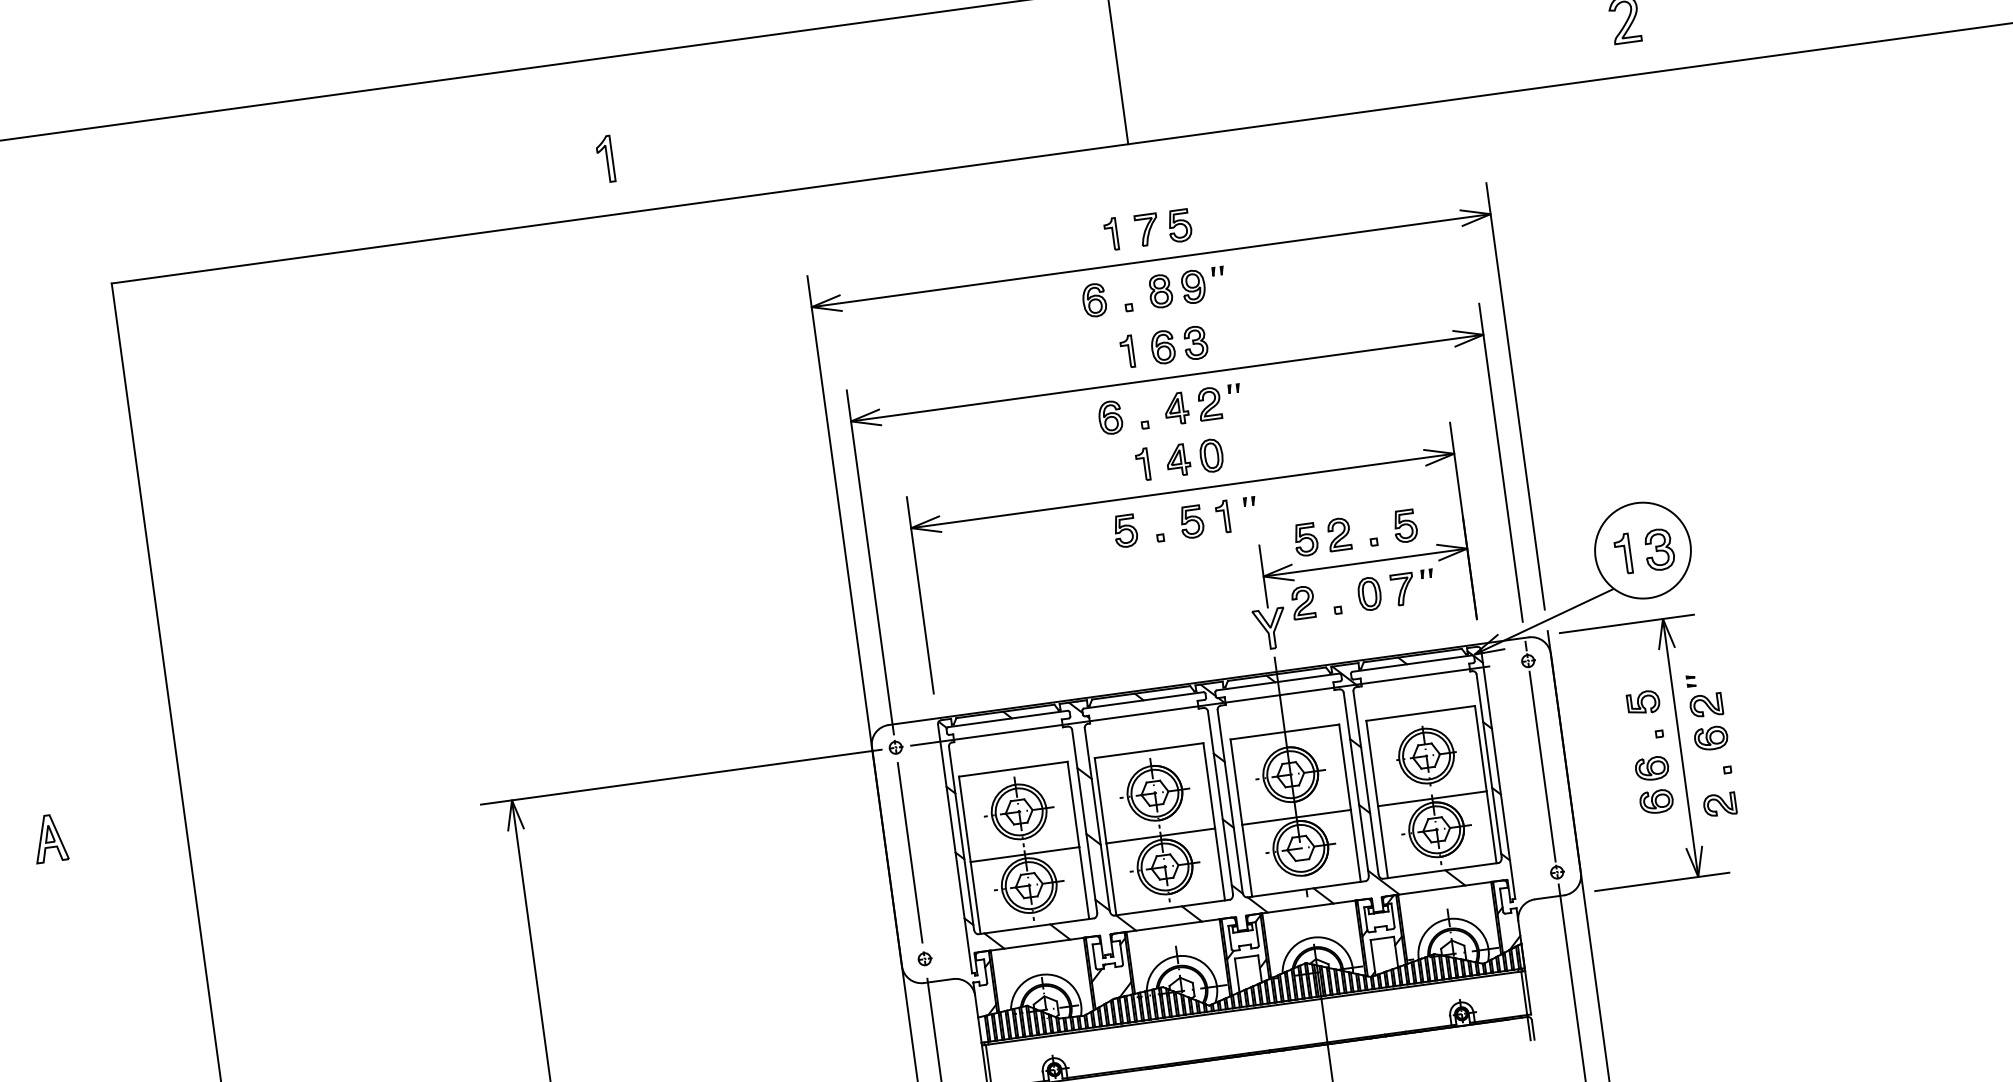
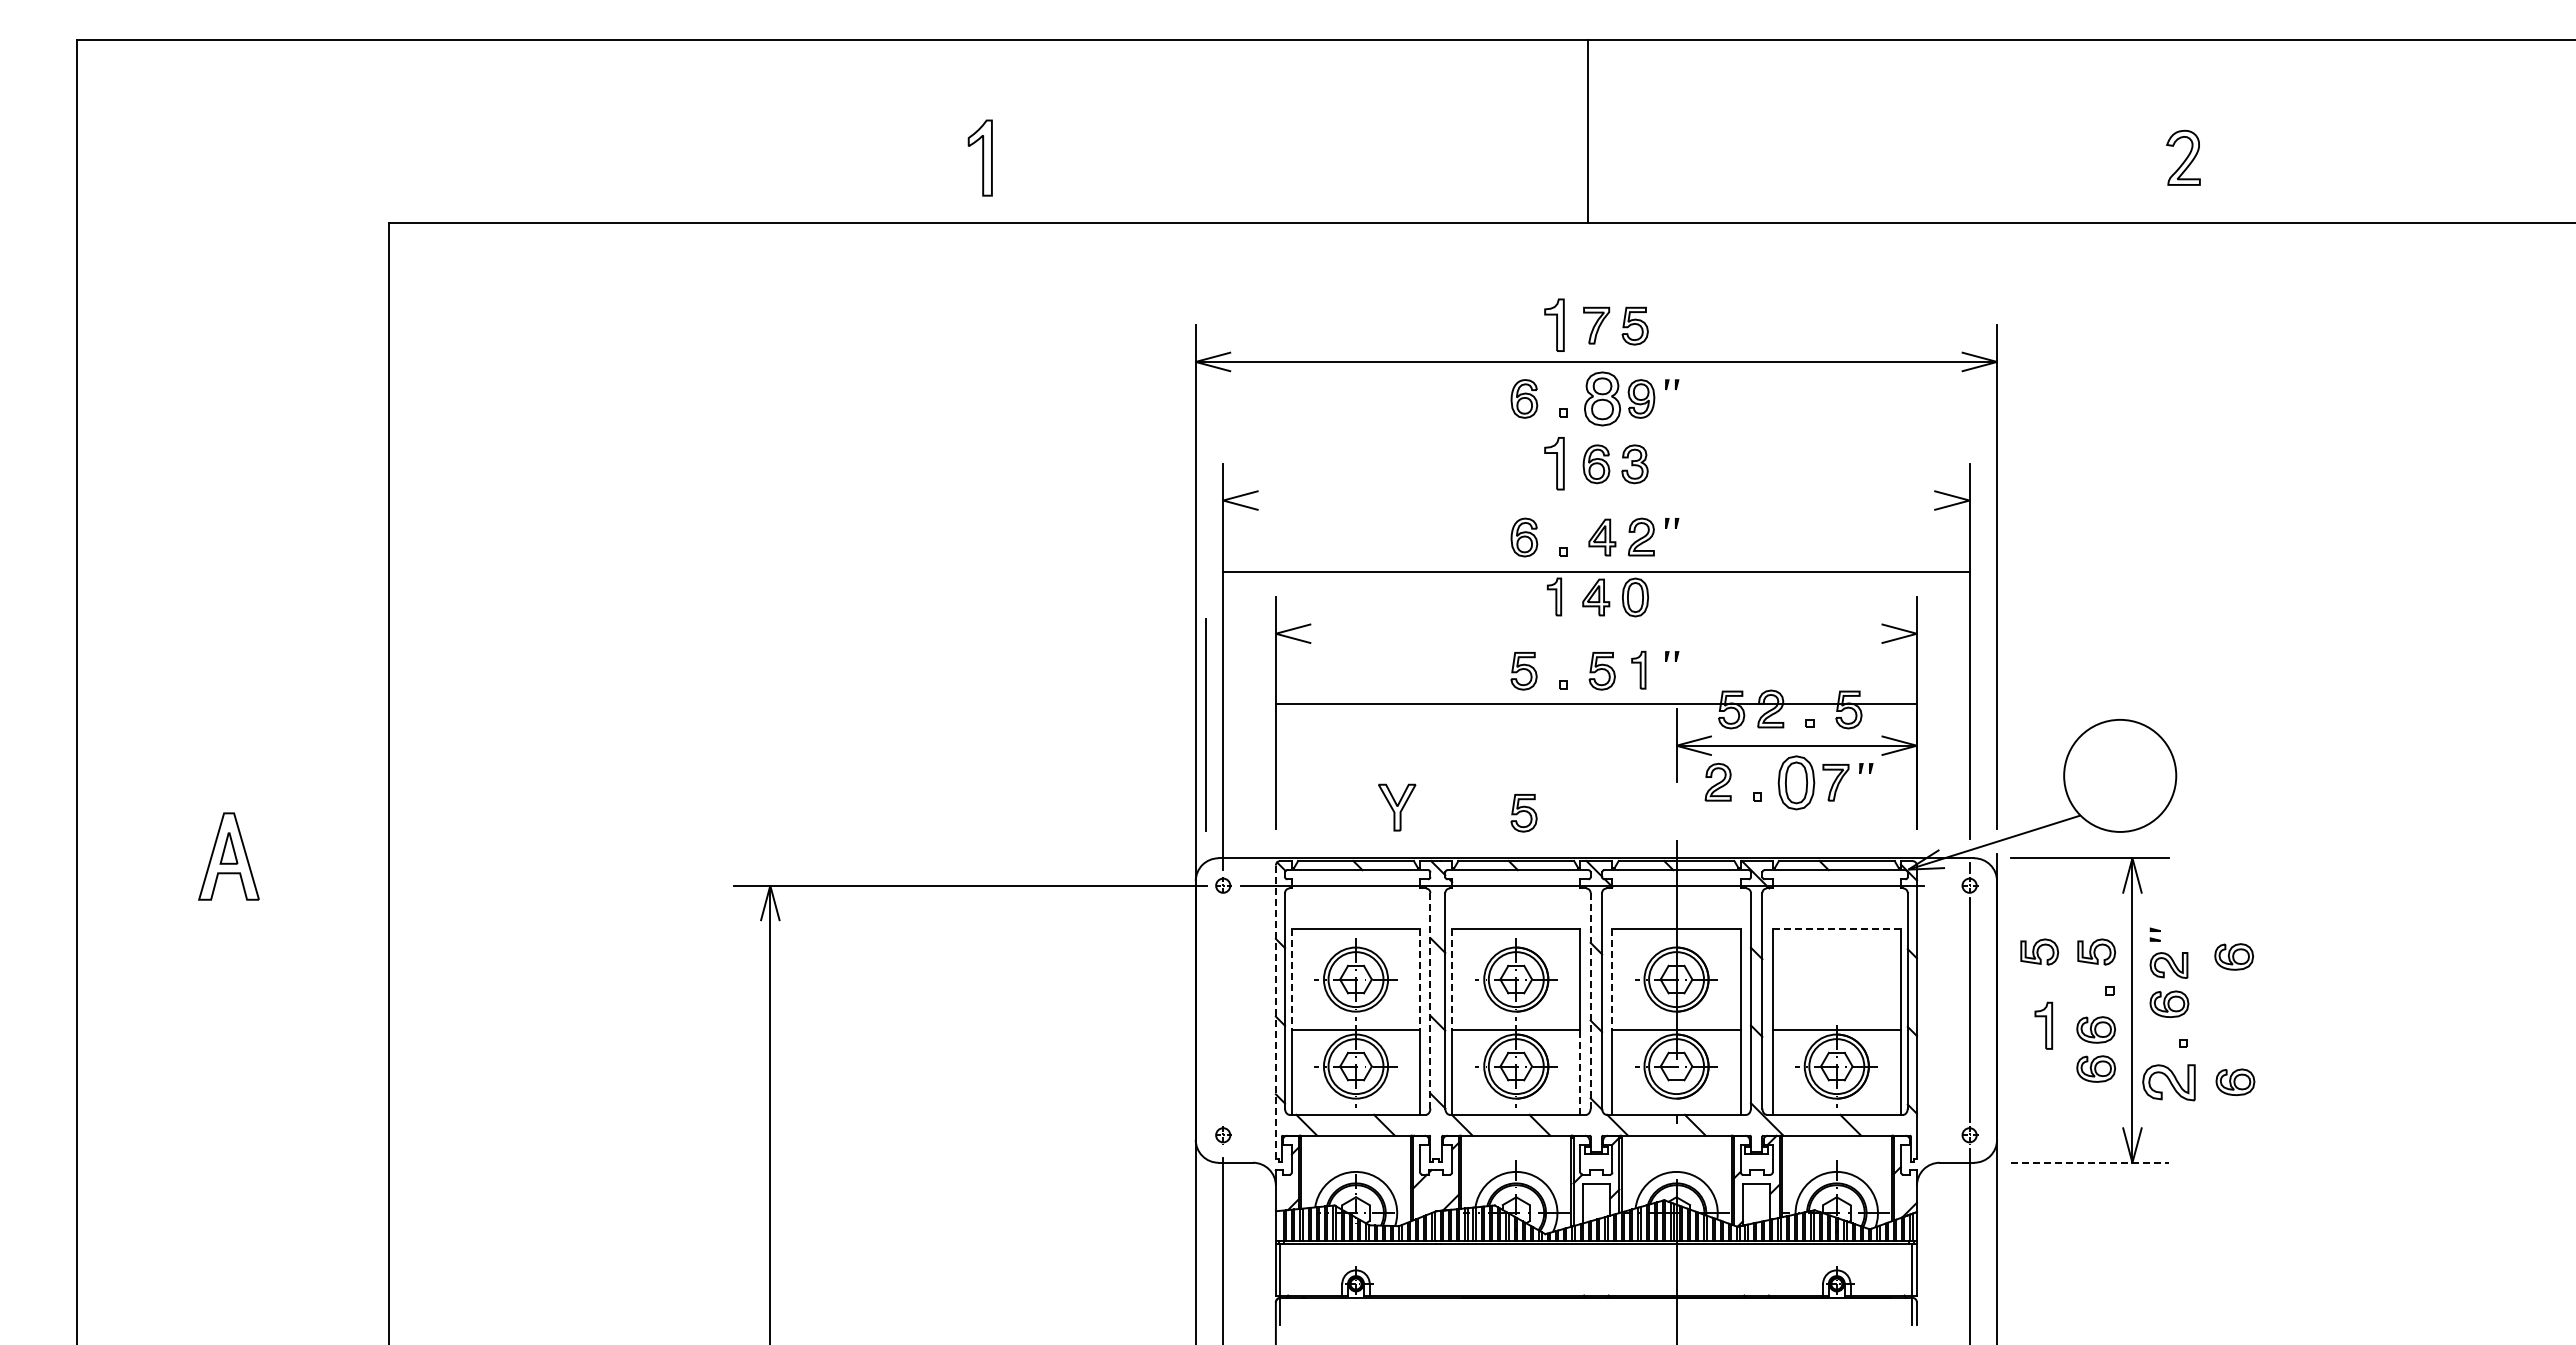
part: (605, 158) -> (980, 157), size x1.4
part: (1111, 233) -> (1554, 324), size x1.4
part: (1160, 290) -> (1602, 398), size x1.4
part: (1127, 351) -> (1554, 463), size x1.4
line: (1167, 378) -> (1596, 571), moved
line: (1181, 490) -> (1595, 703), moved
part: (1659, 548) -> (2139, 776), removed
part: (1622, 553) -> (2043, 1025), moved
part: (1369, 593) -> (1796, 782), size x1.4
part: (1270, 628) -> (1397, 807), moved
part: (1141, 651) -> (1523, 813), added
part: (1760, 690) -> (2234, 956), added
part: (1595, 708) -> (2039, 951), added
line: (1421, 713) -> (1837, 929), solid -> dashed
part: (1426, 756) -> (1836, 979), removed
line: (1236, 782) -> (1612, 980), solid -> dashed
part: (1776, 796) -> (2235, 1081), added
line: (1101, 801) -> (1452, 980), solid -> dashed
line: (1220, 802) -> (1590, 1000), solid -> dashed
part: (1719, 804) -> (2168, 1082), size x1.4
line: (1073, 805) -> (1420, 980), solid -> dashed
line: (964, 820) -> (1291, 980), solid -> dashed
line: (1084, 820) -> (1430, 1000), solid -> dashed
part: (49, 838) -> (228, 856), size x1.6
line: (954, 849) -> (1275, 1012), solid -> dashed
line: (909, 852) -> (1205, 724), moved
line: (1220, 863) -> (1580, 1071), solid -> dashed
line: (1662, 881) -> (2090, 1162), solid -> dashed

